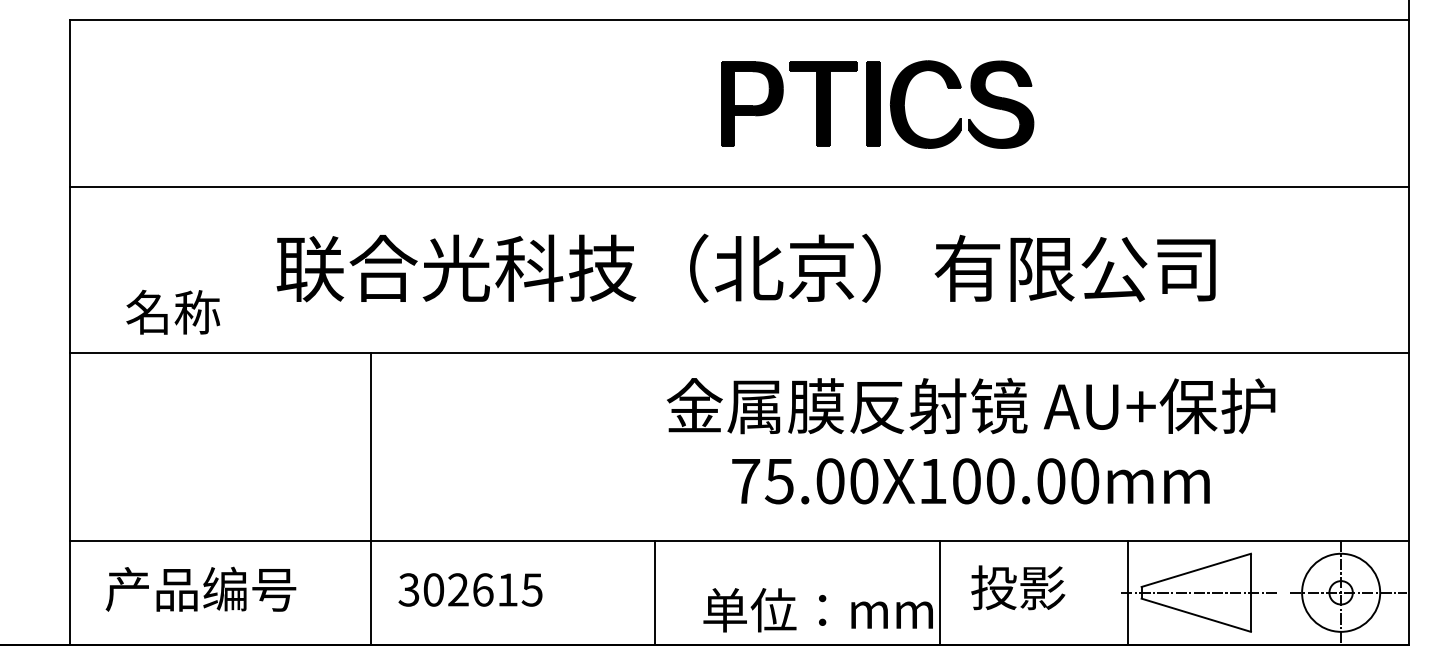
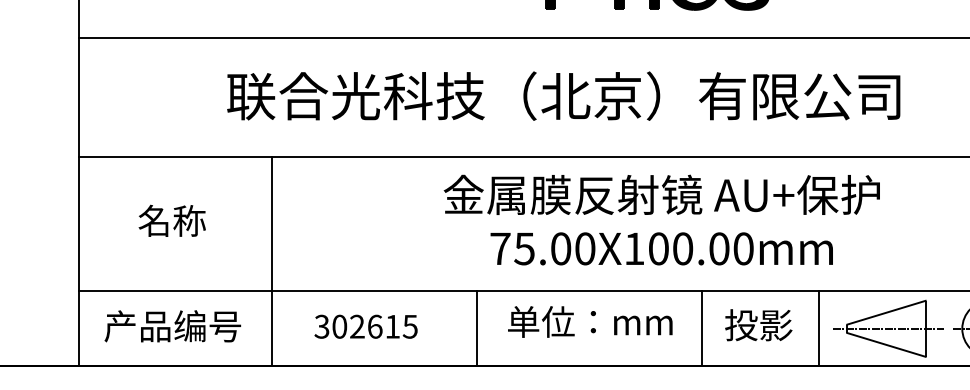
text: (173, 311) -> (172, 220), moved
text: (971, 441) -> (662, 220), moved
line: (370, 498) -> (272, 261), moved
line: (654, 592) -> (476, 328), moved
line: (1127, 592) -> (819, 328), moved
text: (817, 610) -> (589, 322), moved

